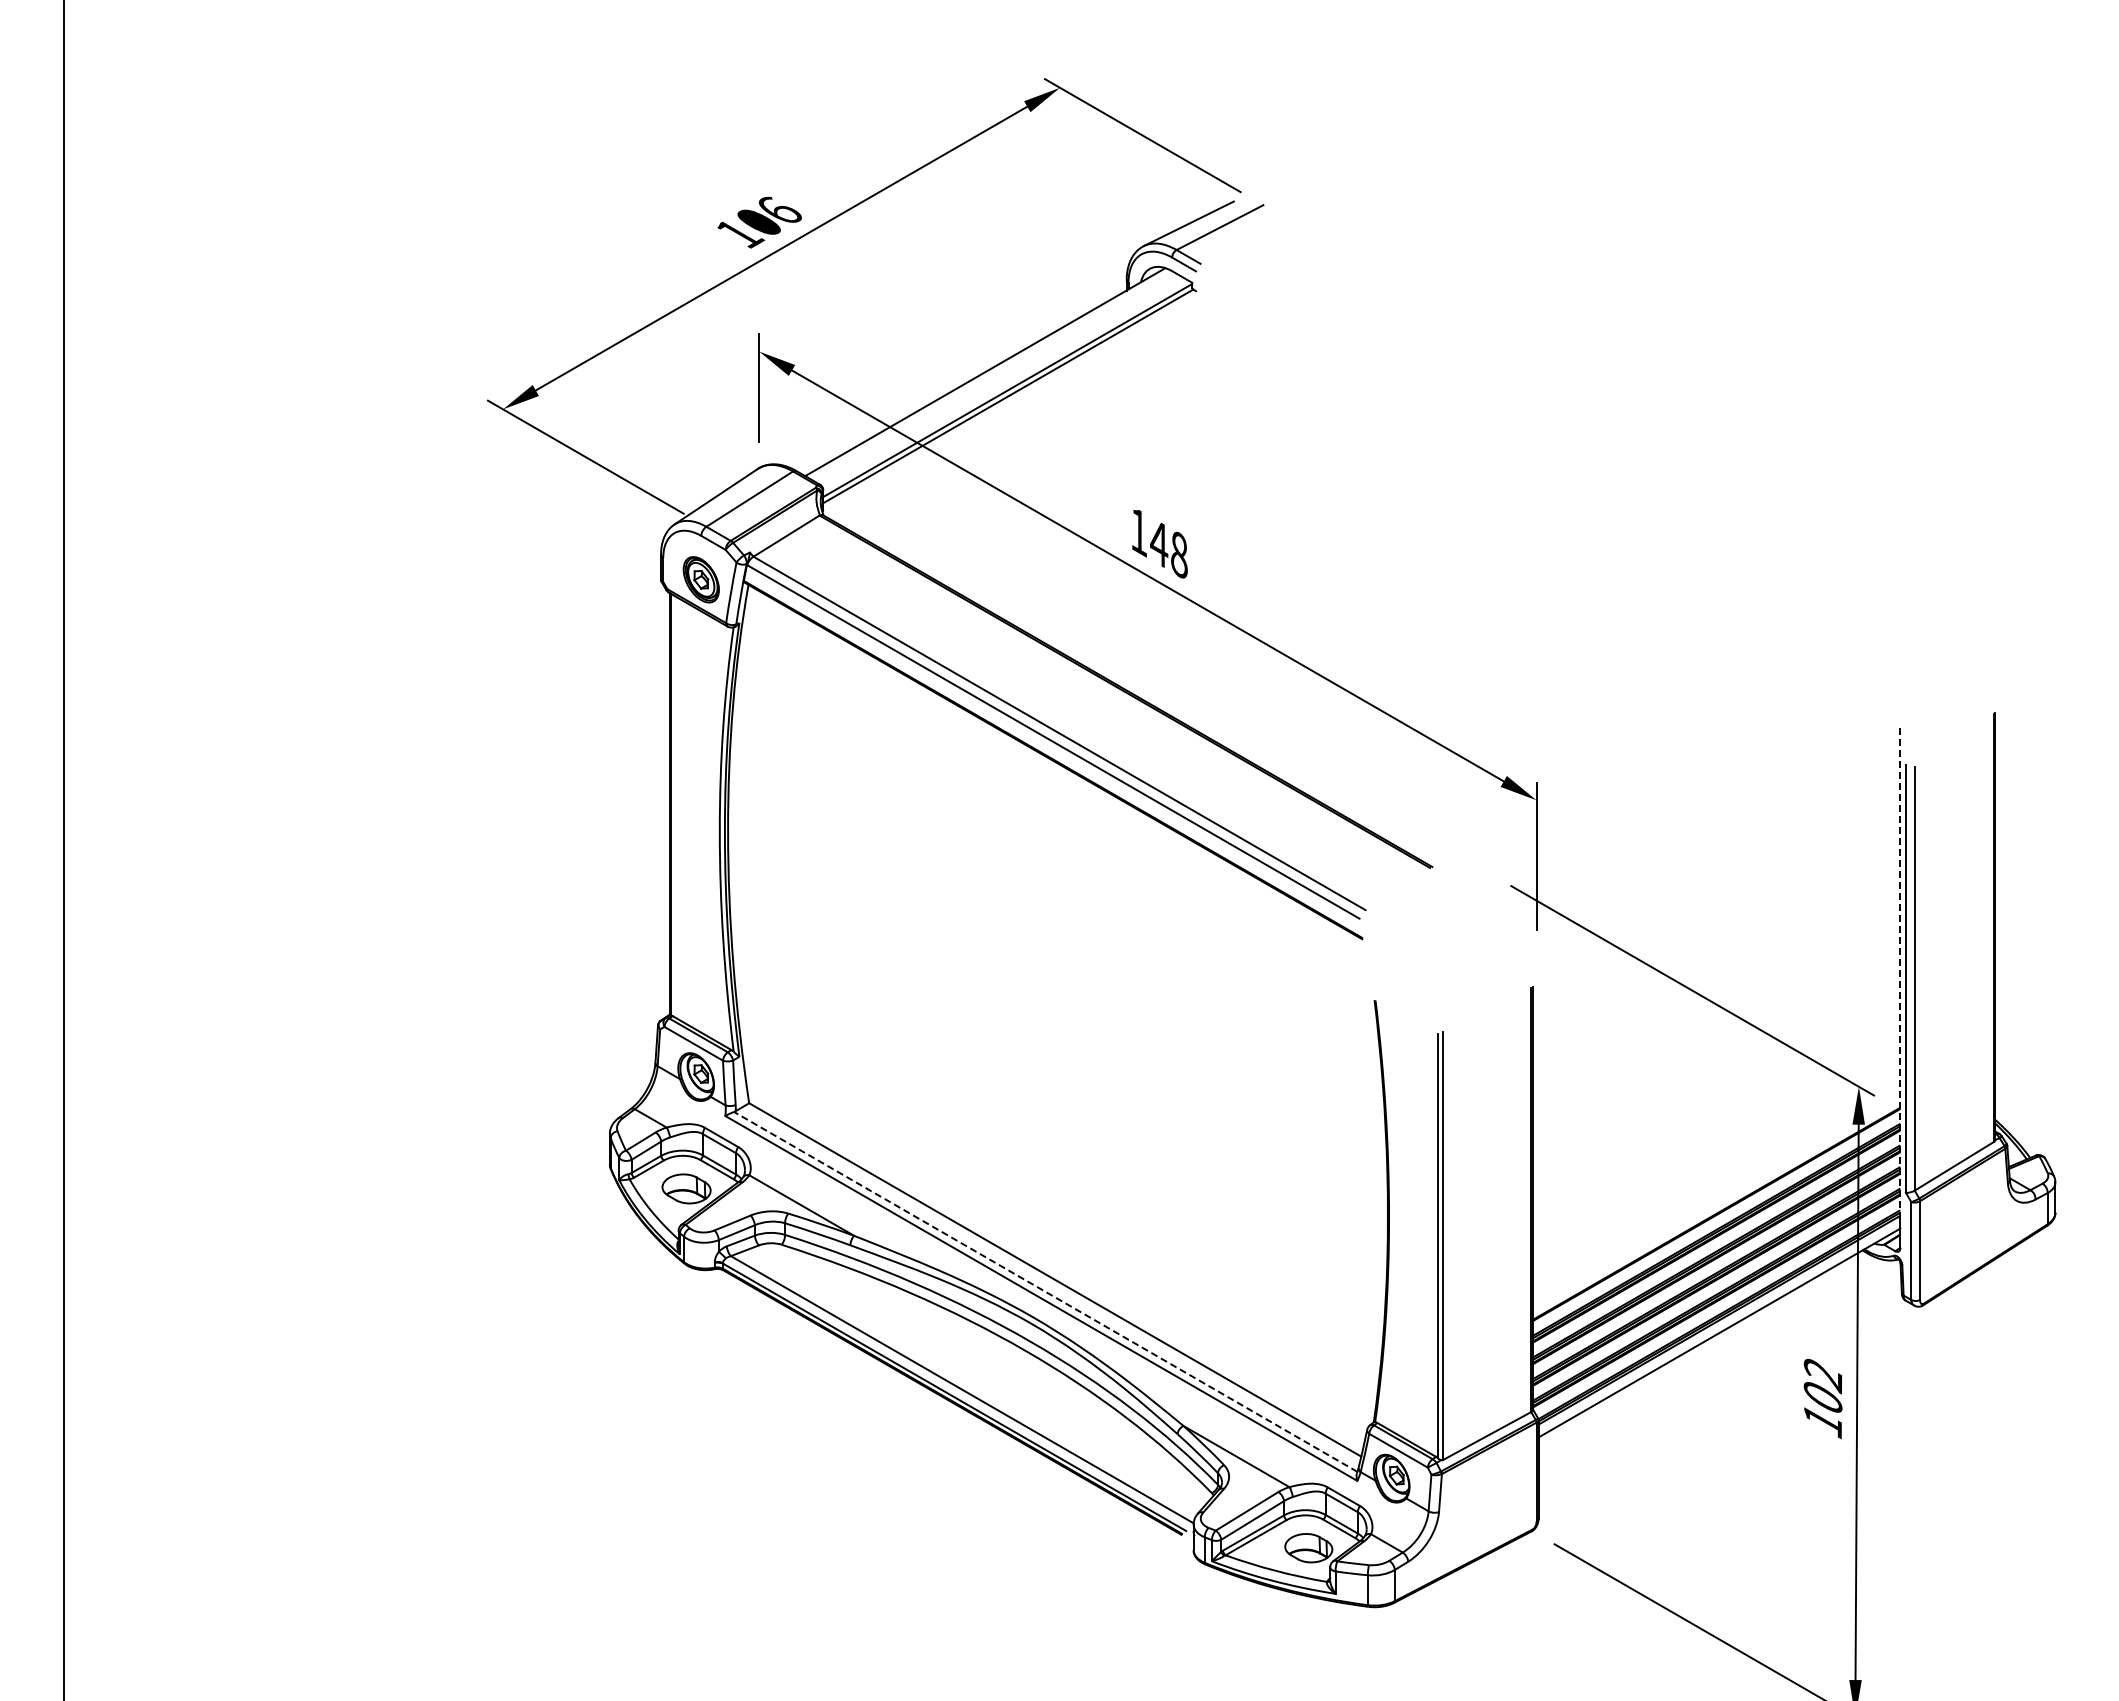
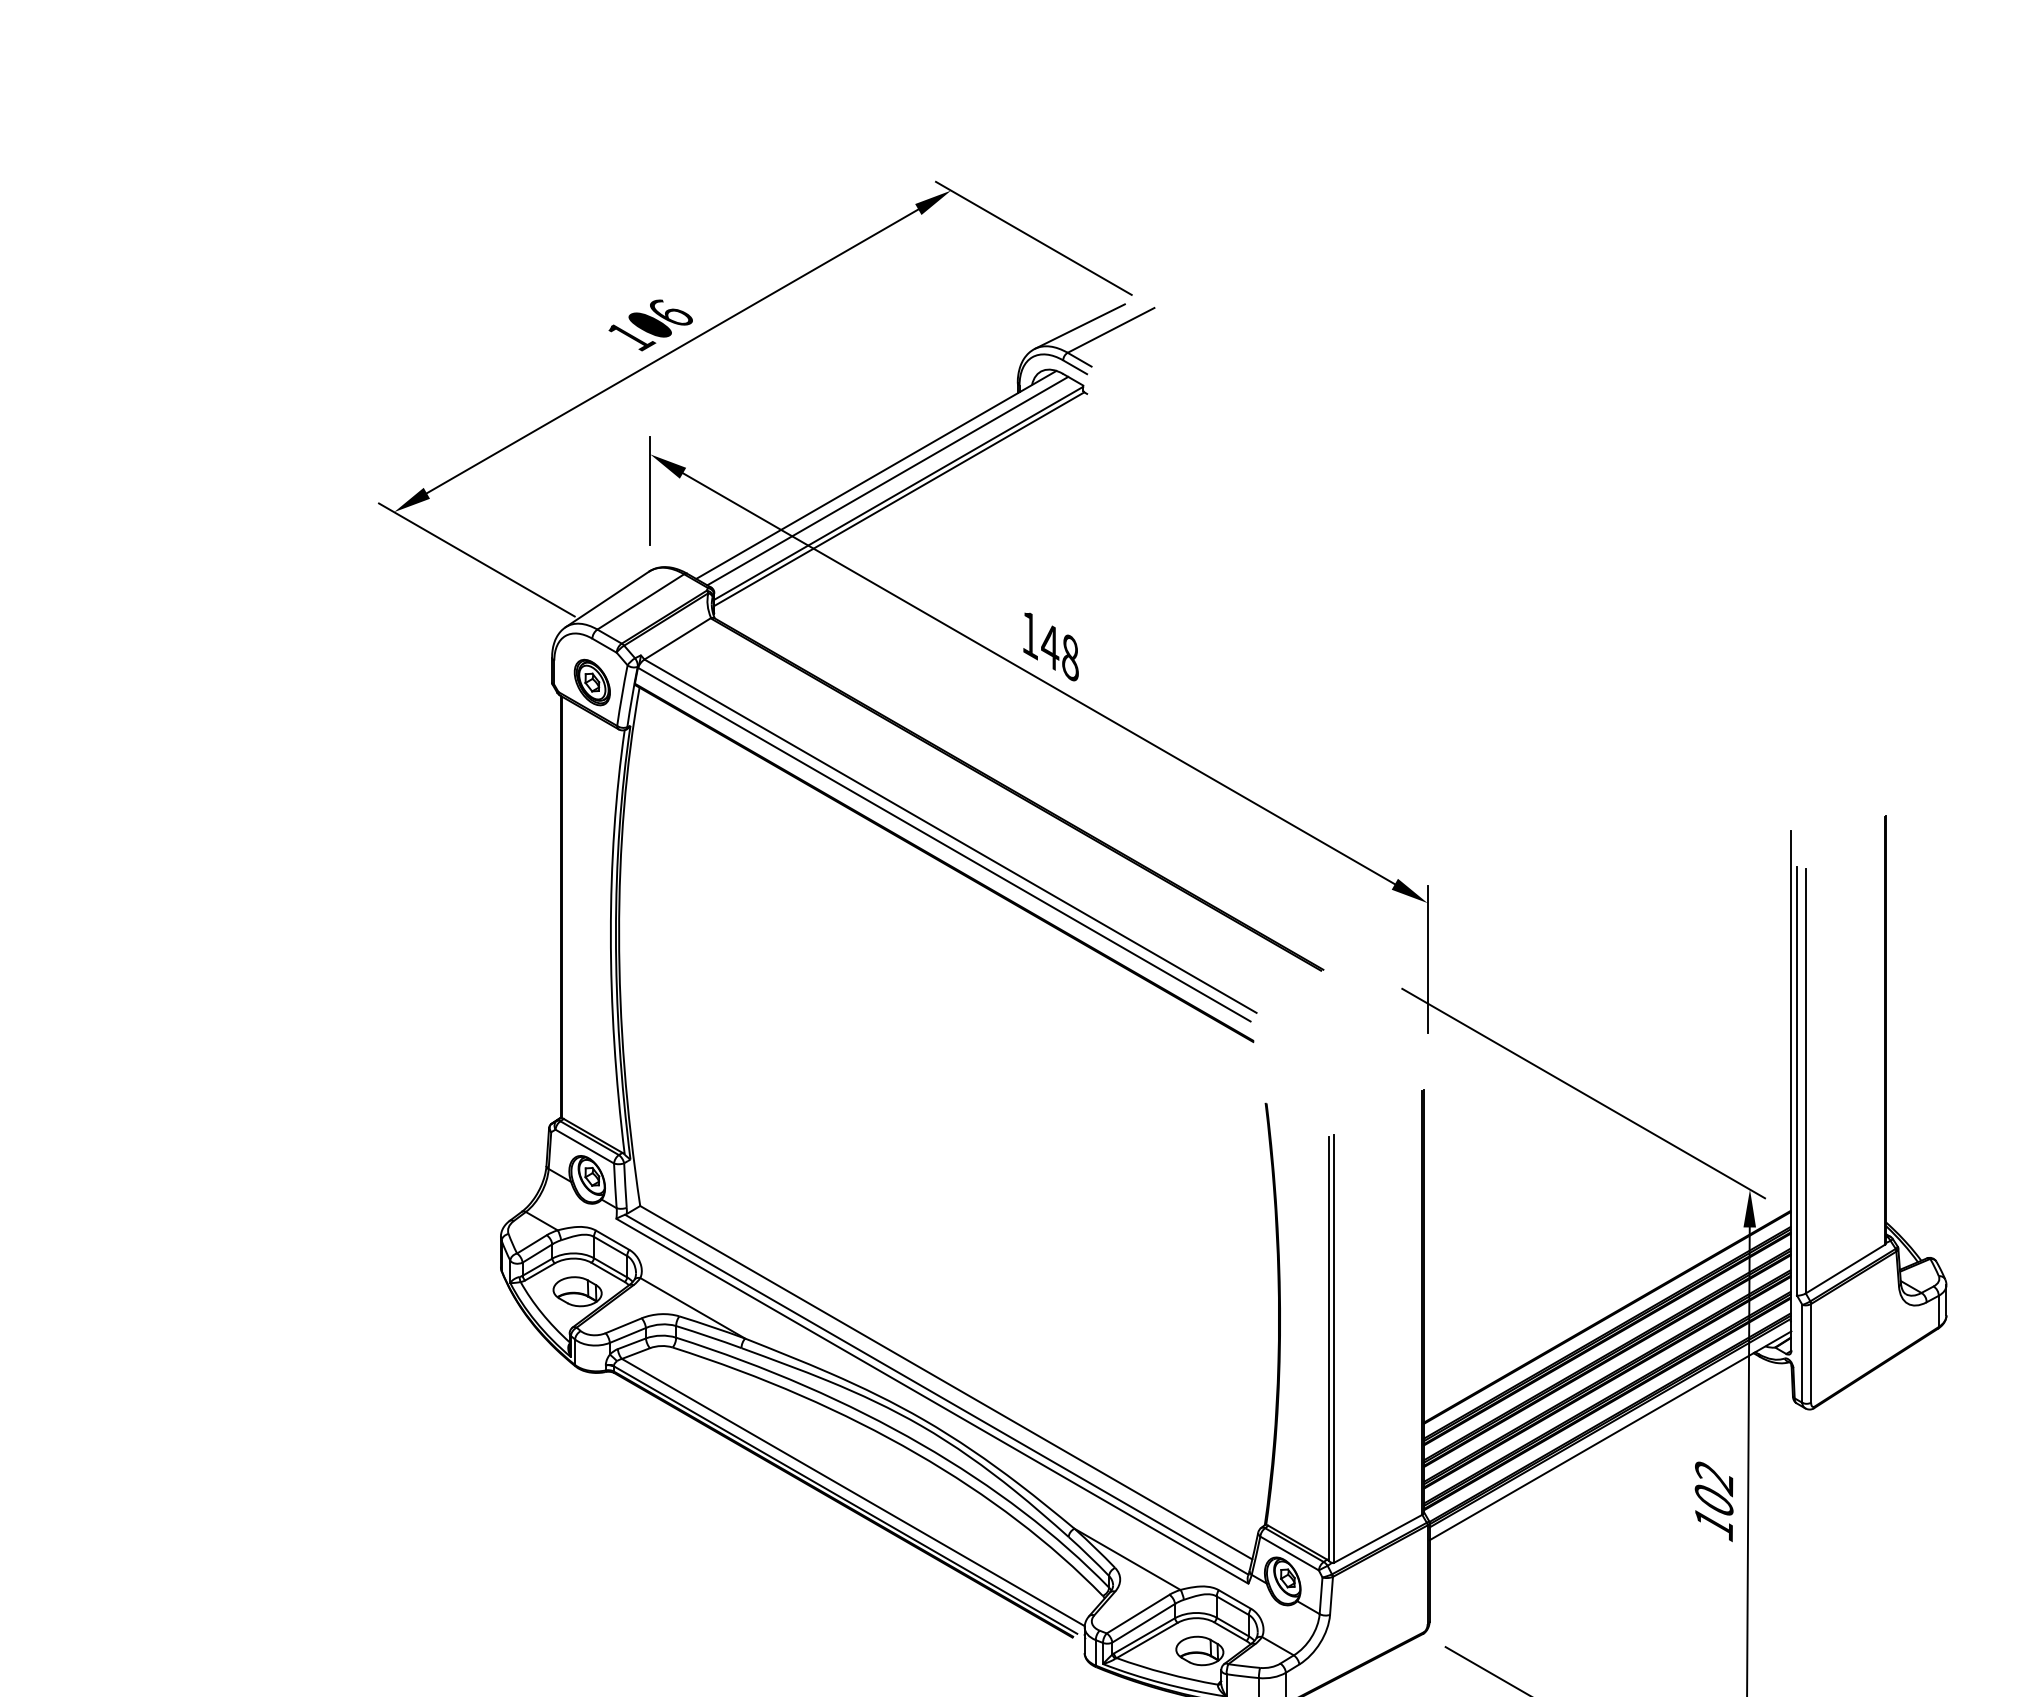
line: (996, 378) -> (887, 481), added
line: (1899, 972) -> (1790, 1075), dashed -> solid
line: (1045, 1291) -> (936, 1394), dashed -> solid

